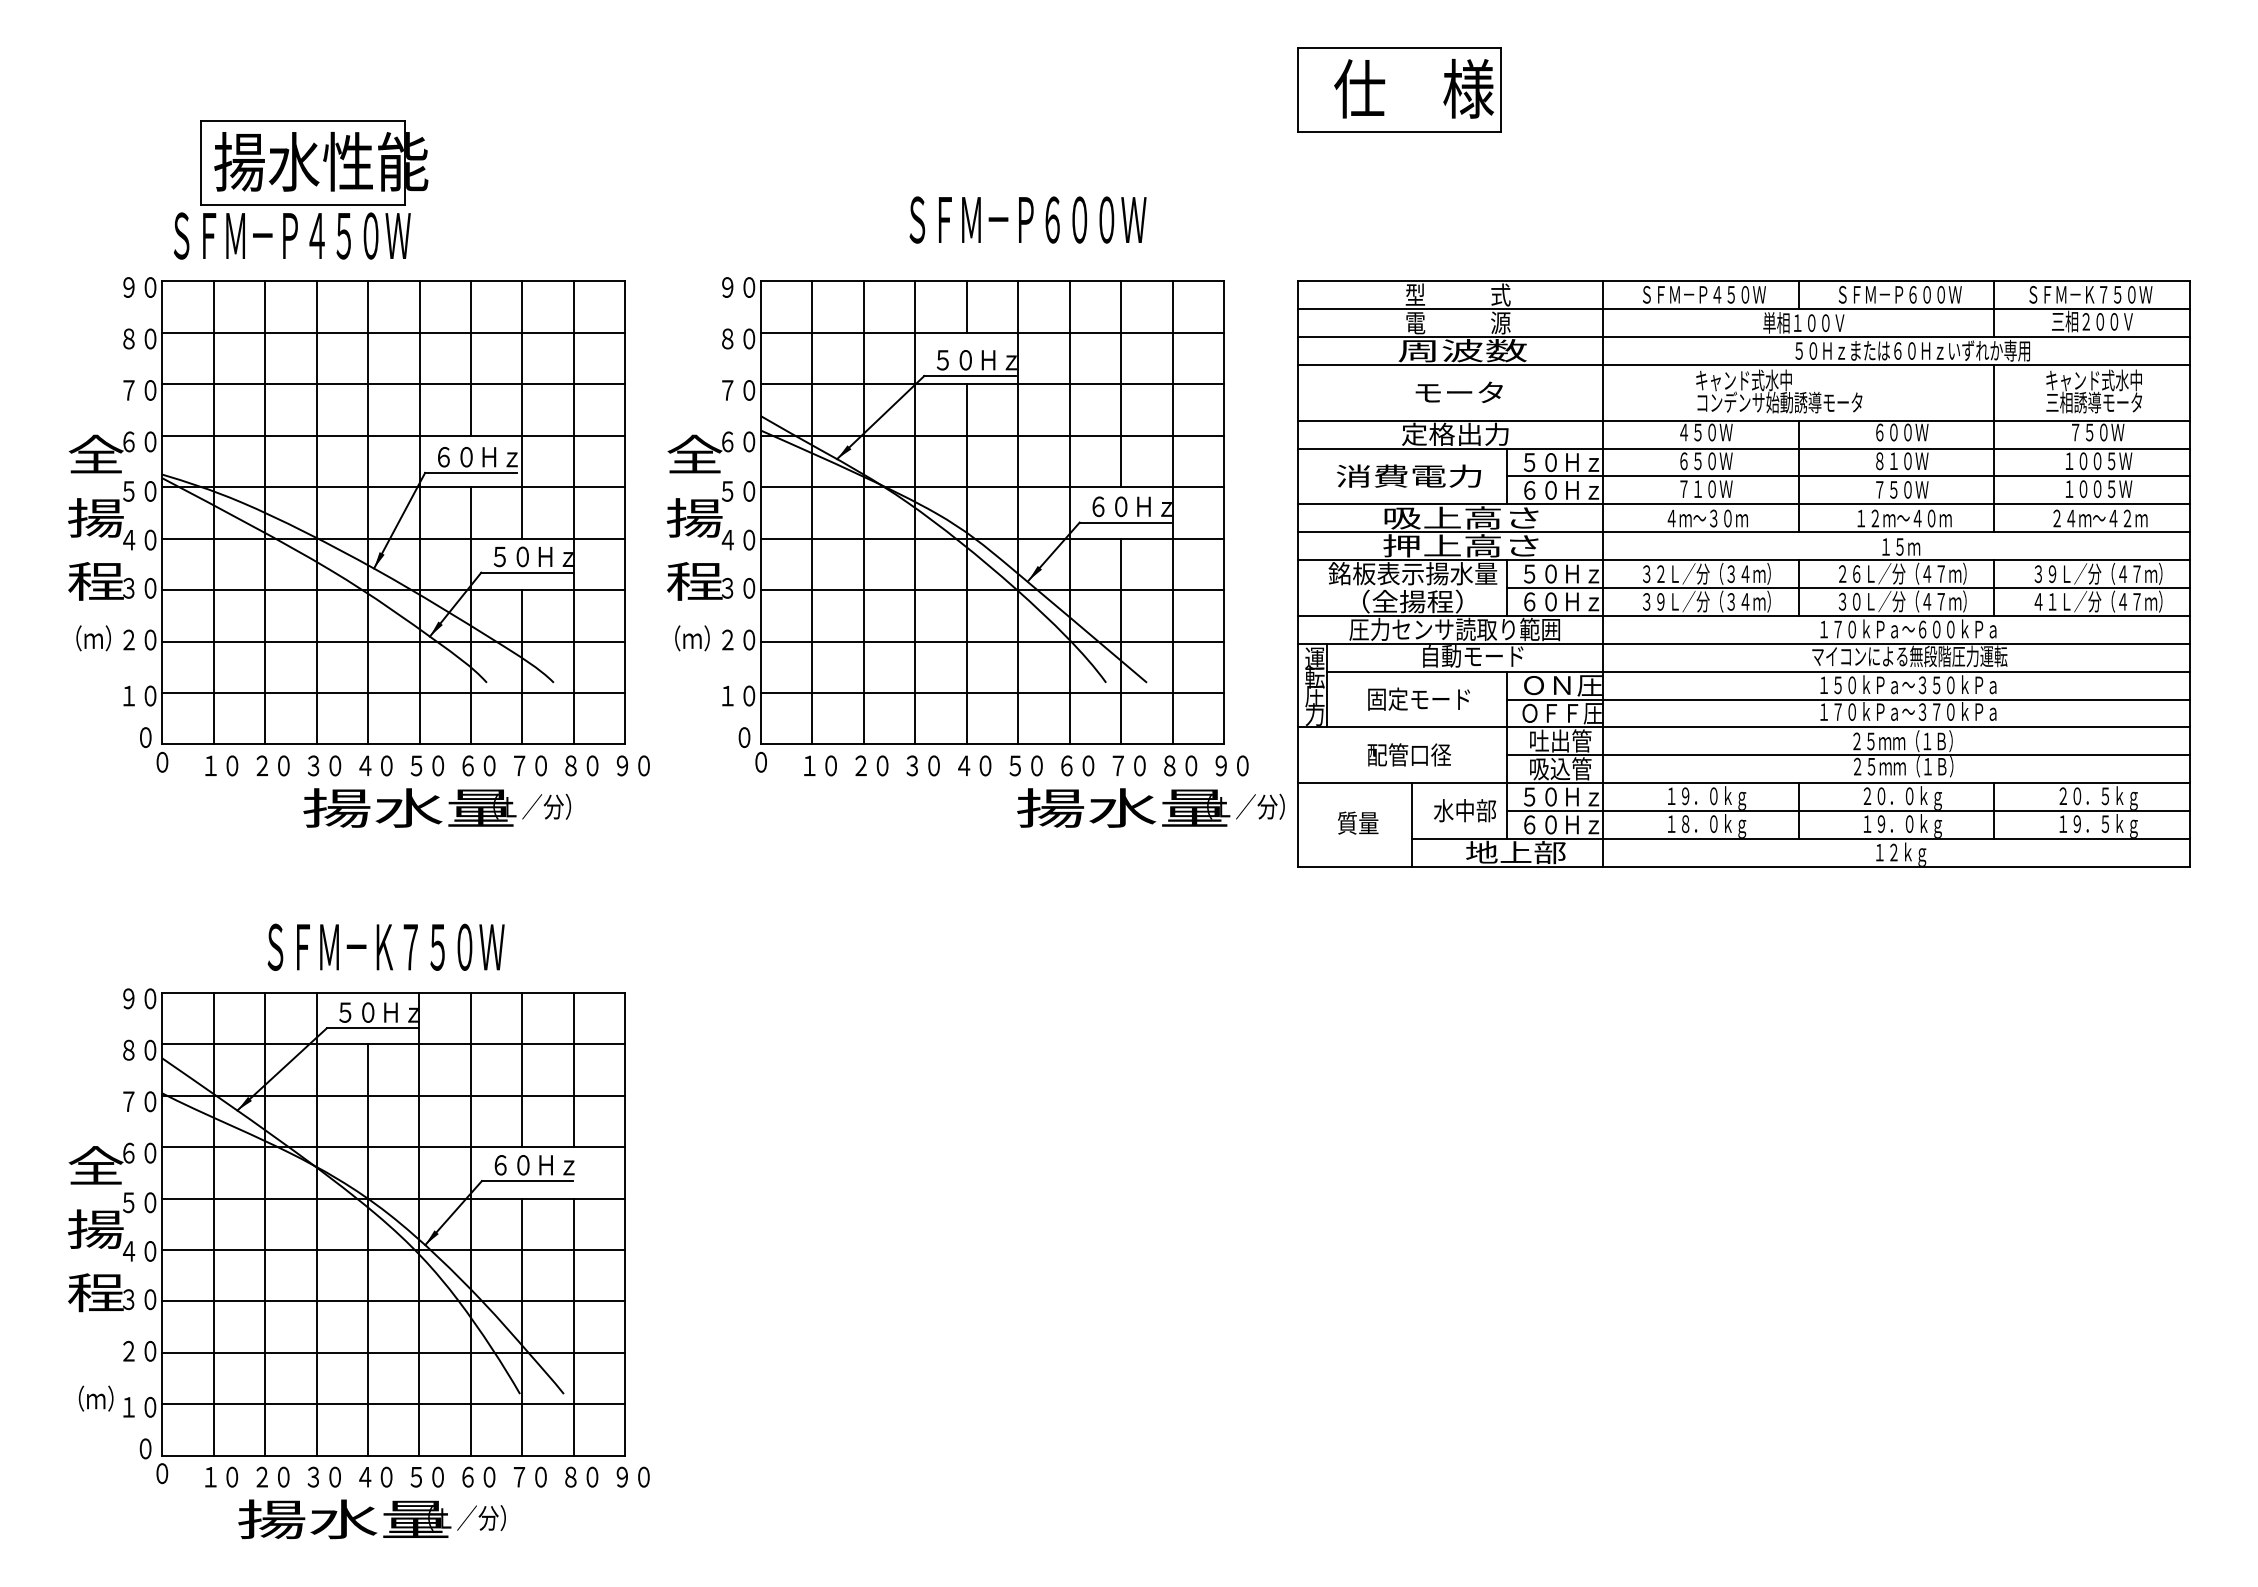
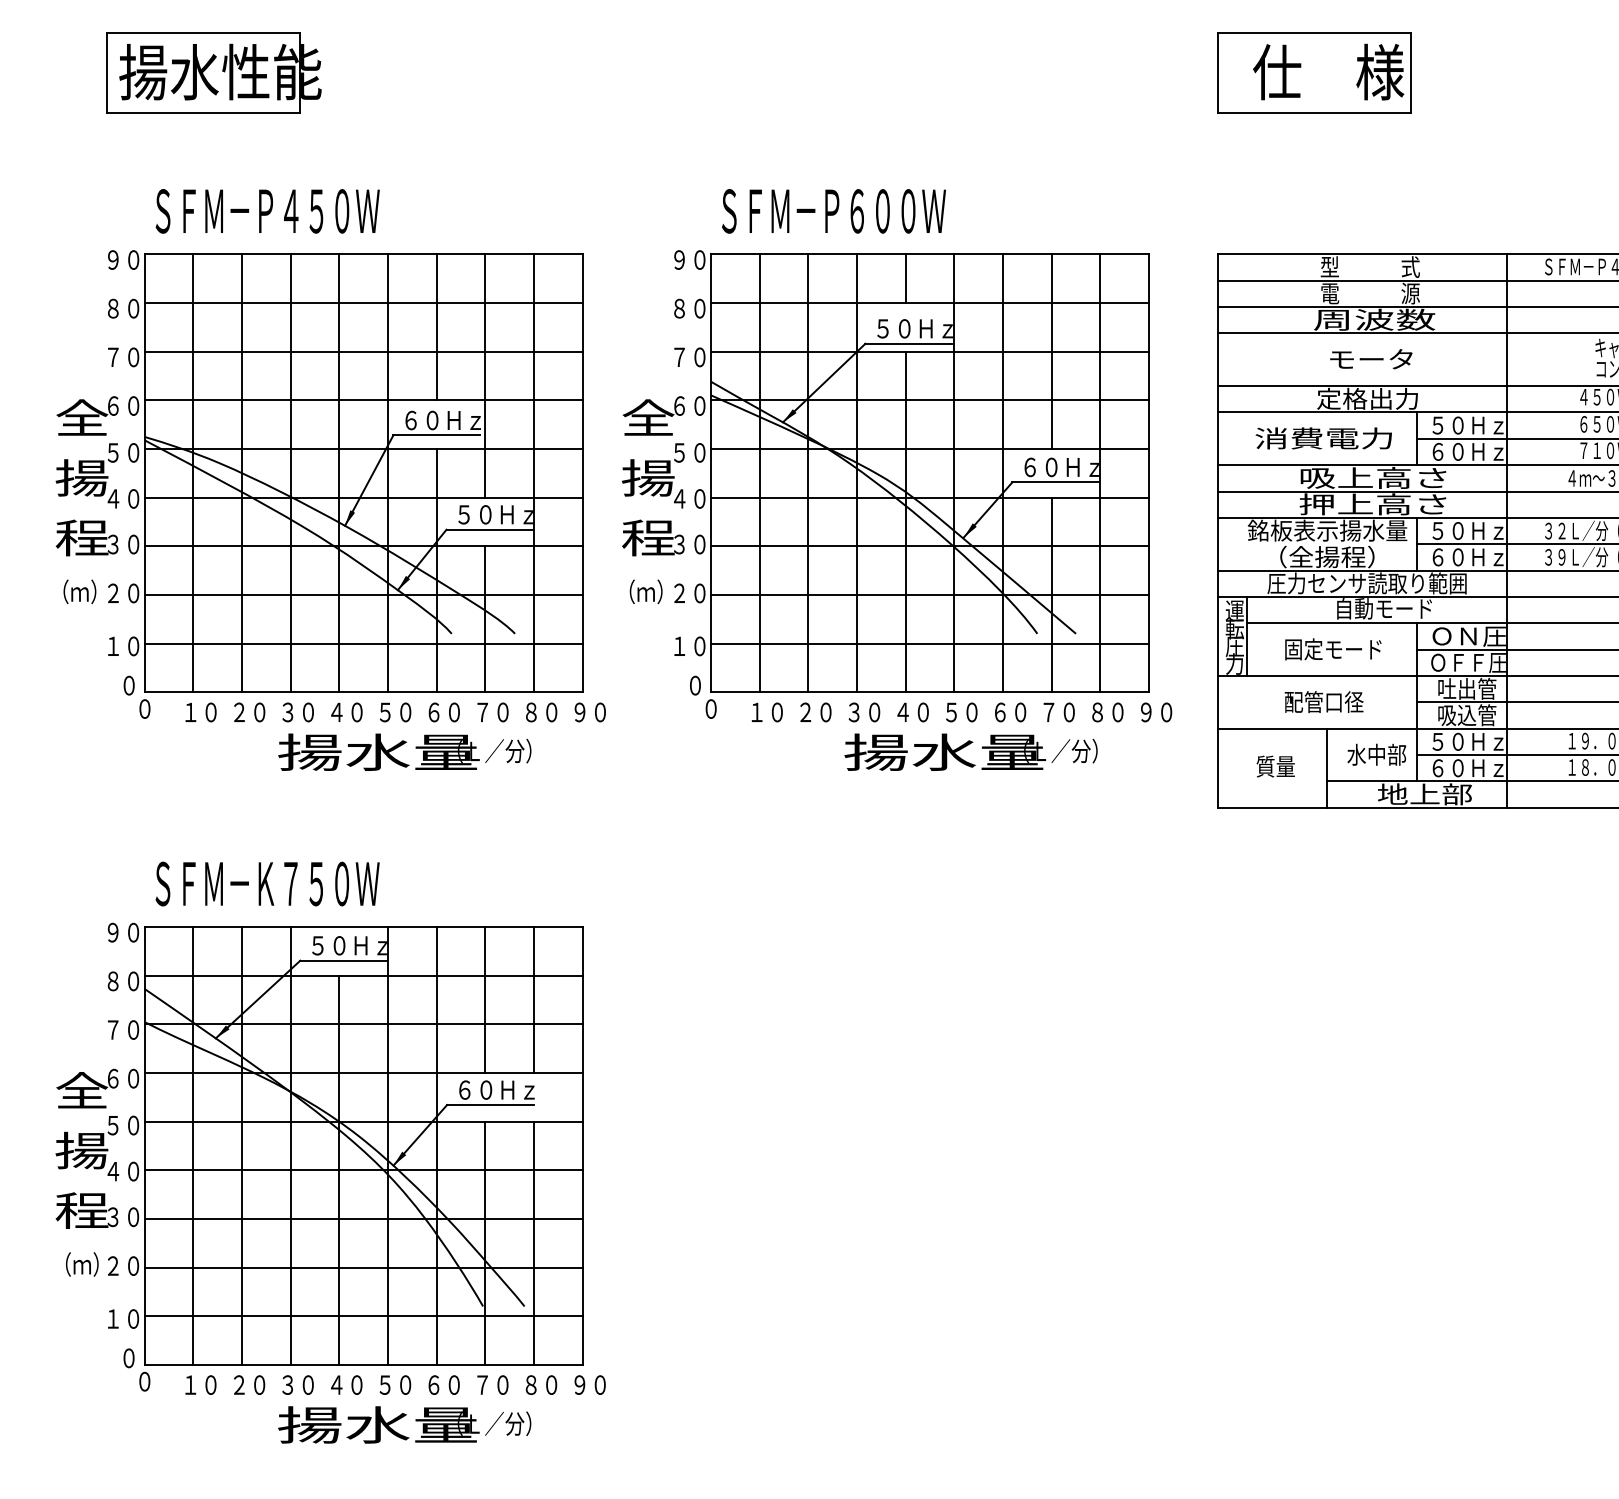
part: (314, 162) -> (214, 72), moved
text: (1027, 219) -> (833, 210), moved
text: (1150, 807) -> (970, 751), moved
text: (385, 946) -> (266, 883), moved
text: (95, 1398) -> (81, 1264), moved
text: (371, 1519) -> (404, 1425), moved

